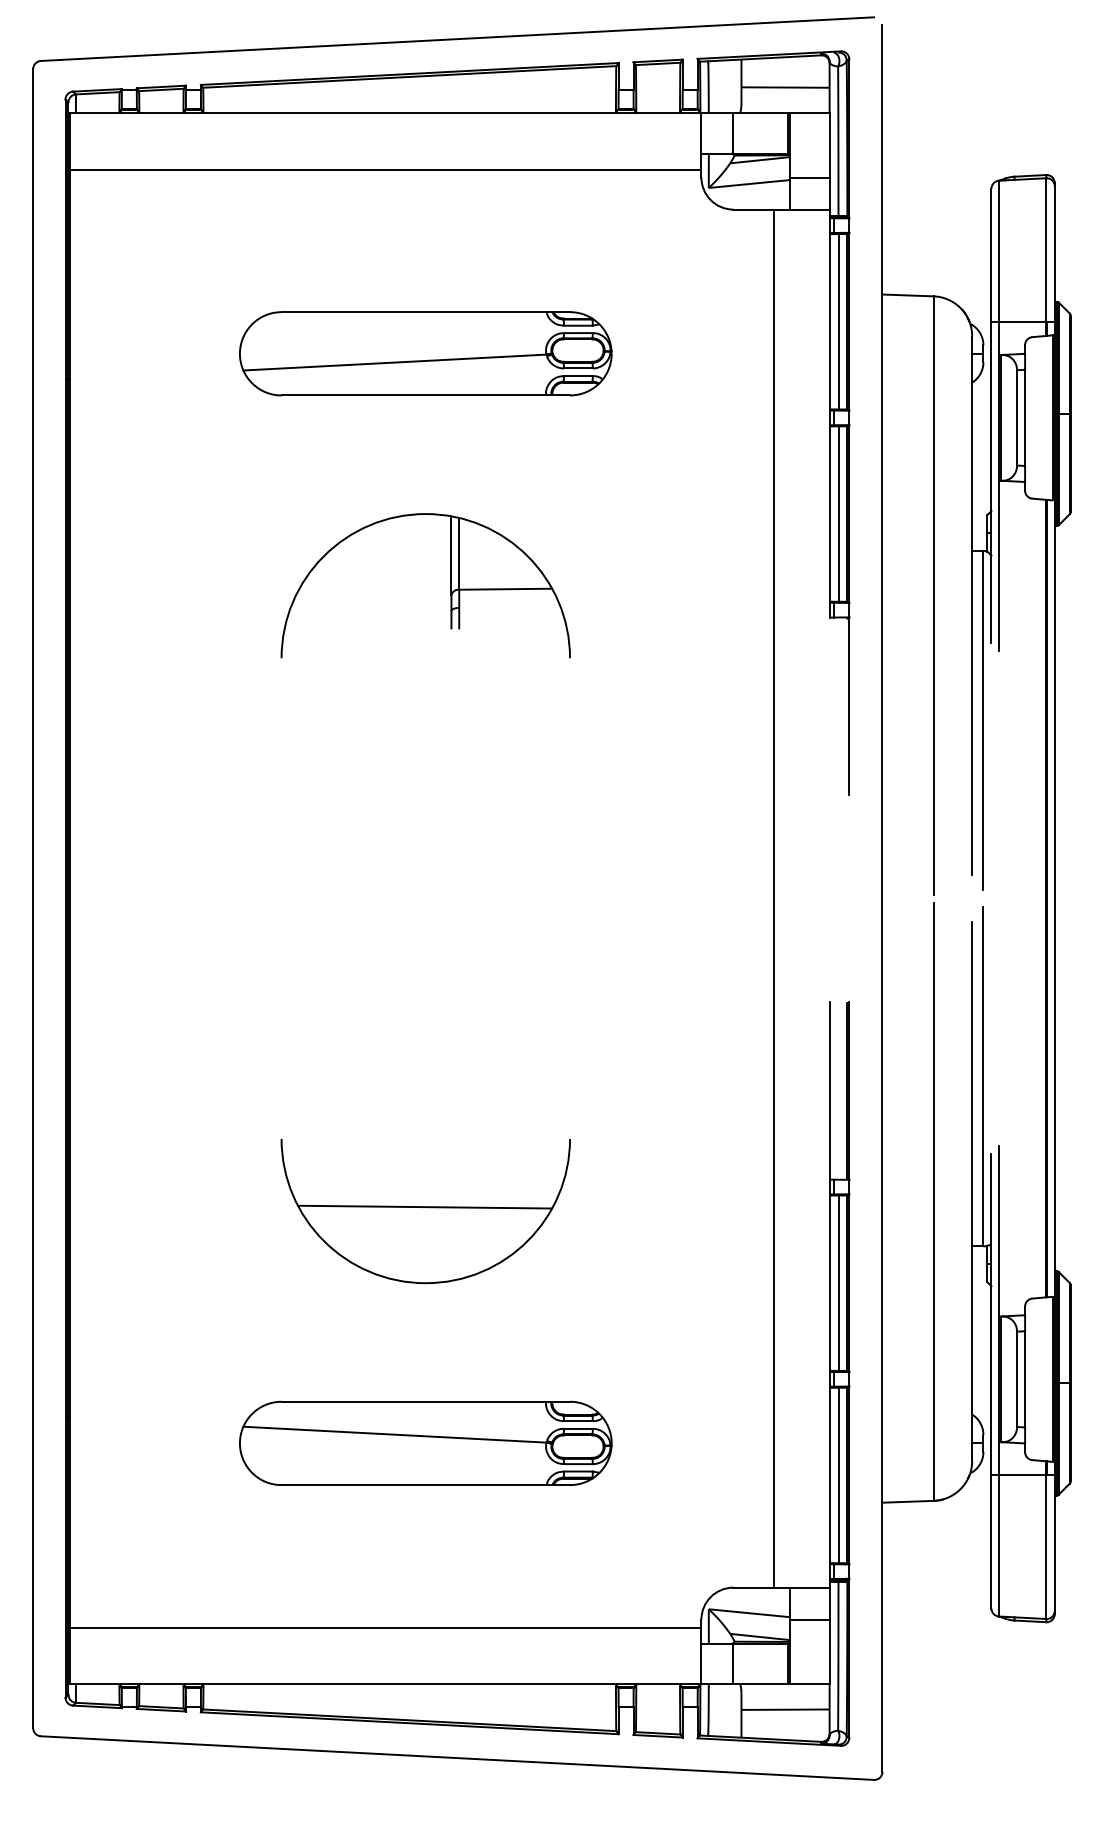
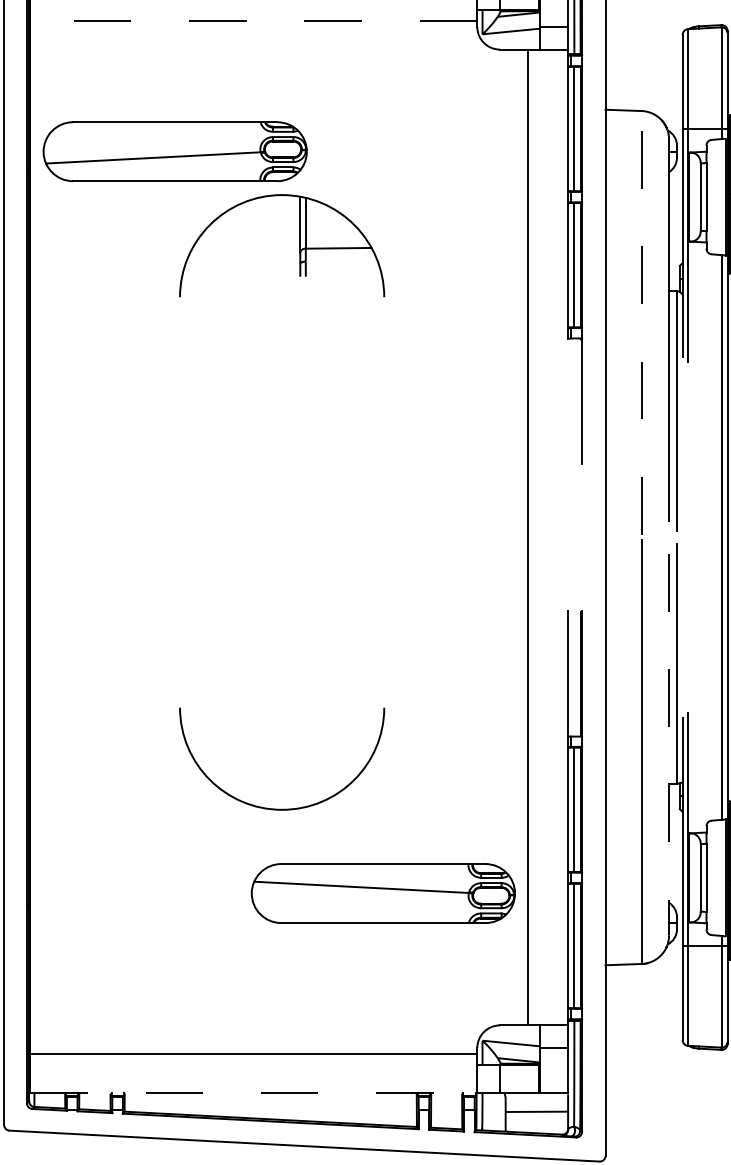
line: (385, 169) -> (253, 21), solid -> dashed
part: (425, 353) -> (175, 151), moved
part: (450, 585) -> (299, 245), moved
line: (933, 594) -> (641, 322), solid -> dashed
line: (972, 1191) -> (669, 744), solid -> dashed
line: (424, 1206) -> (281, 755), removed
part: (425, 1442) -> (383, 892), moved
line: (385, 1683) -> (253, 1093), solid -> dashed

